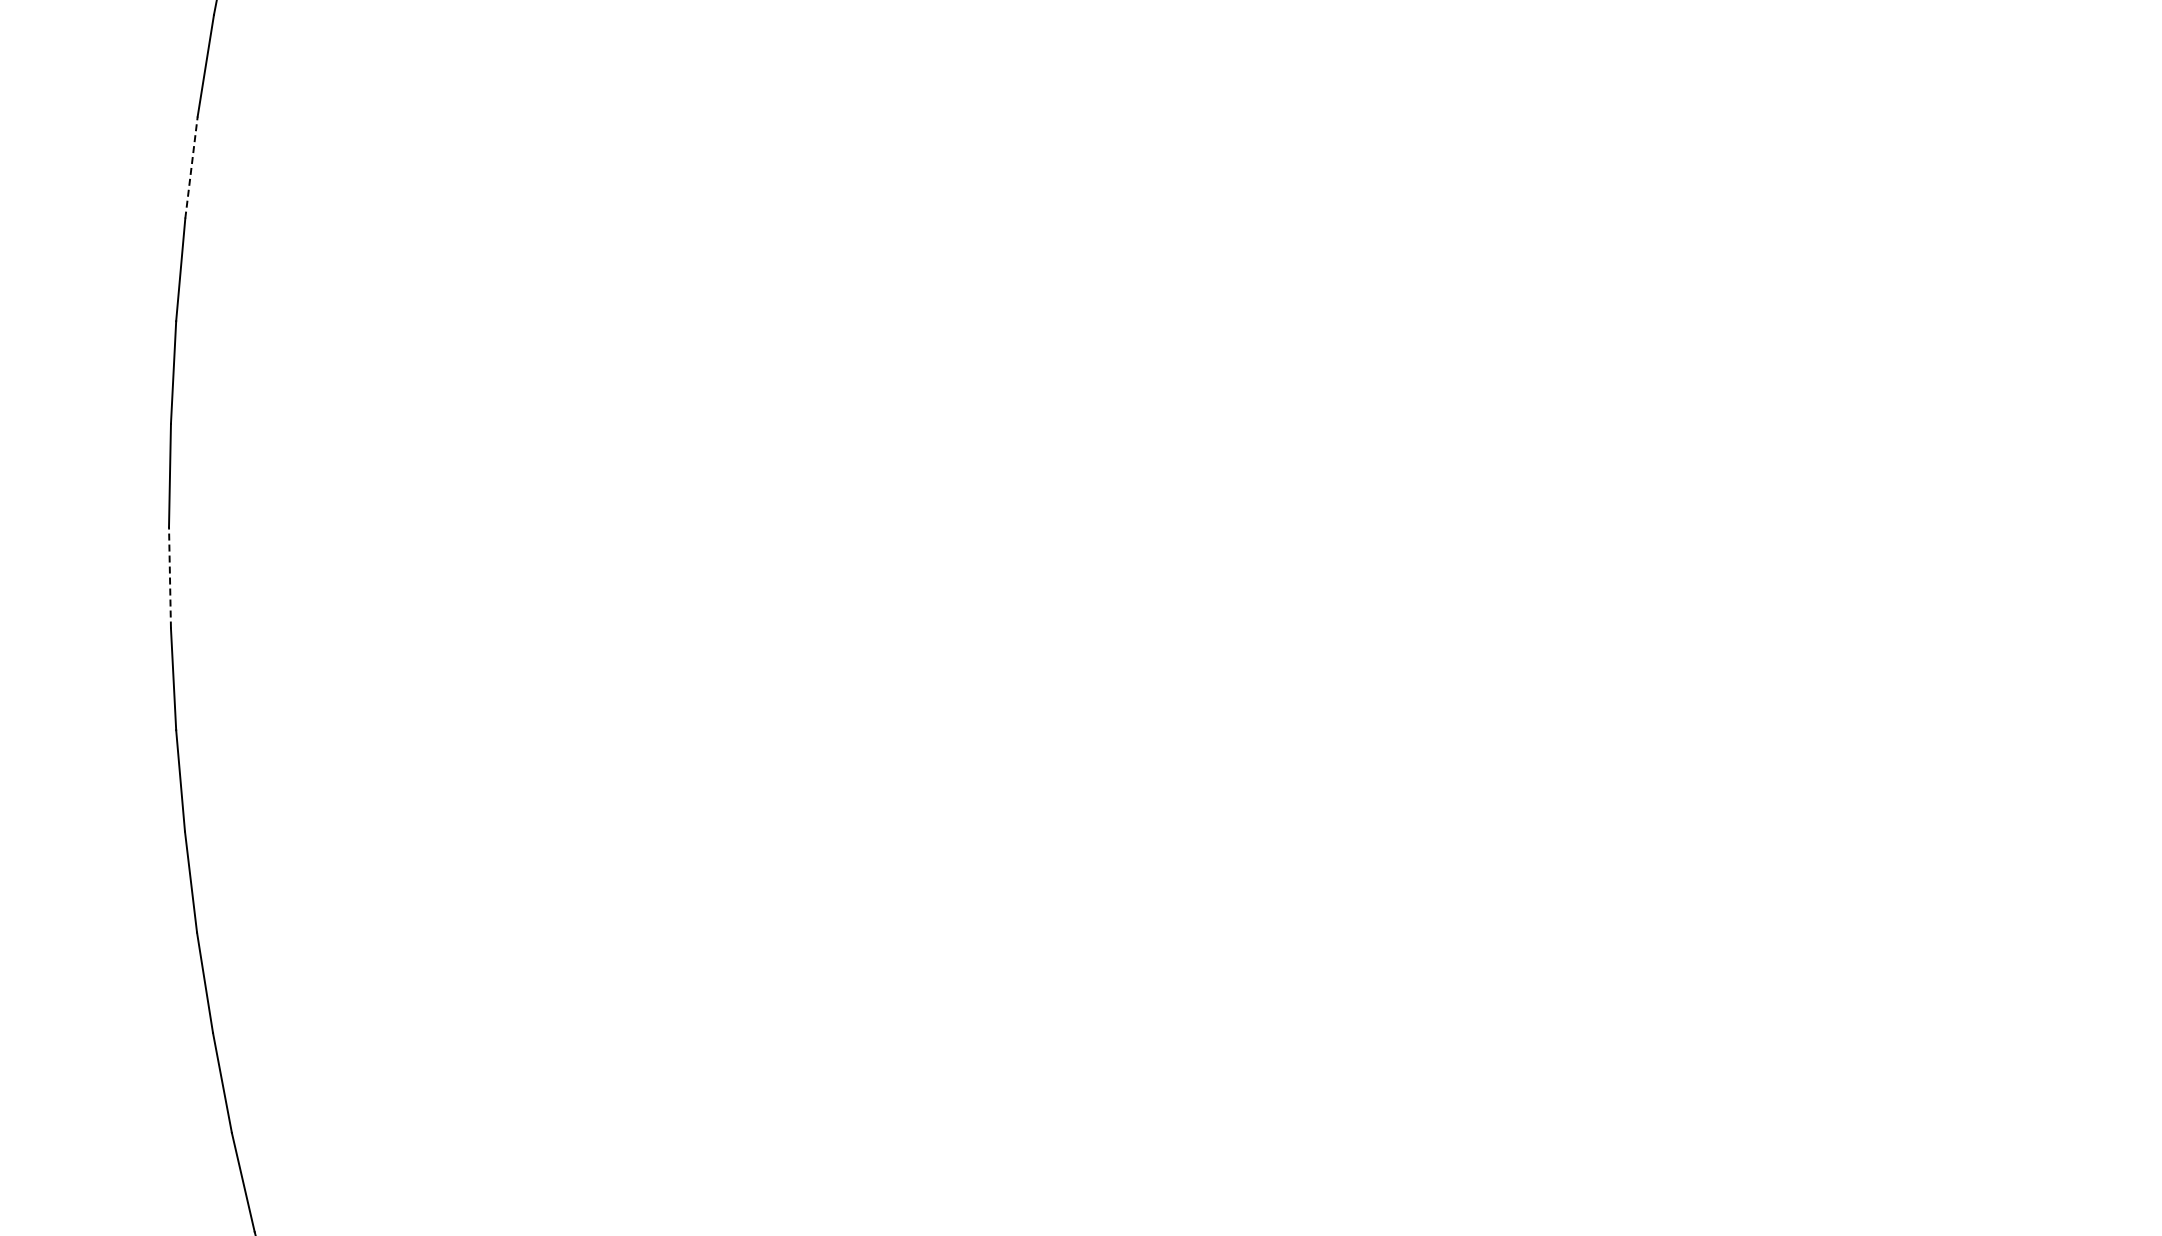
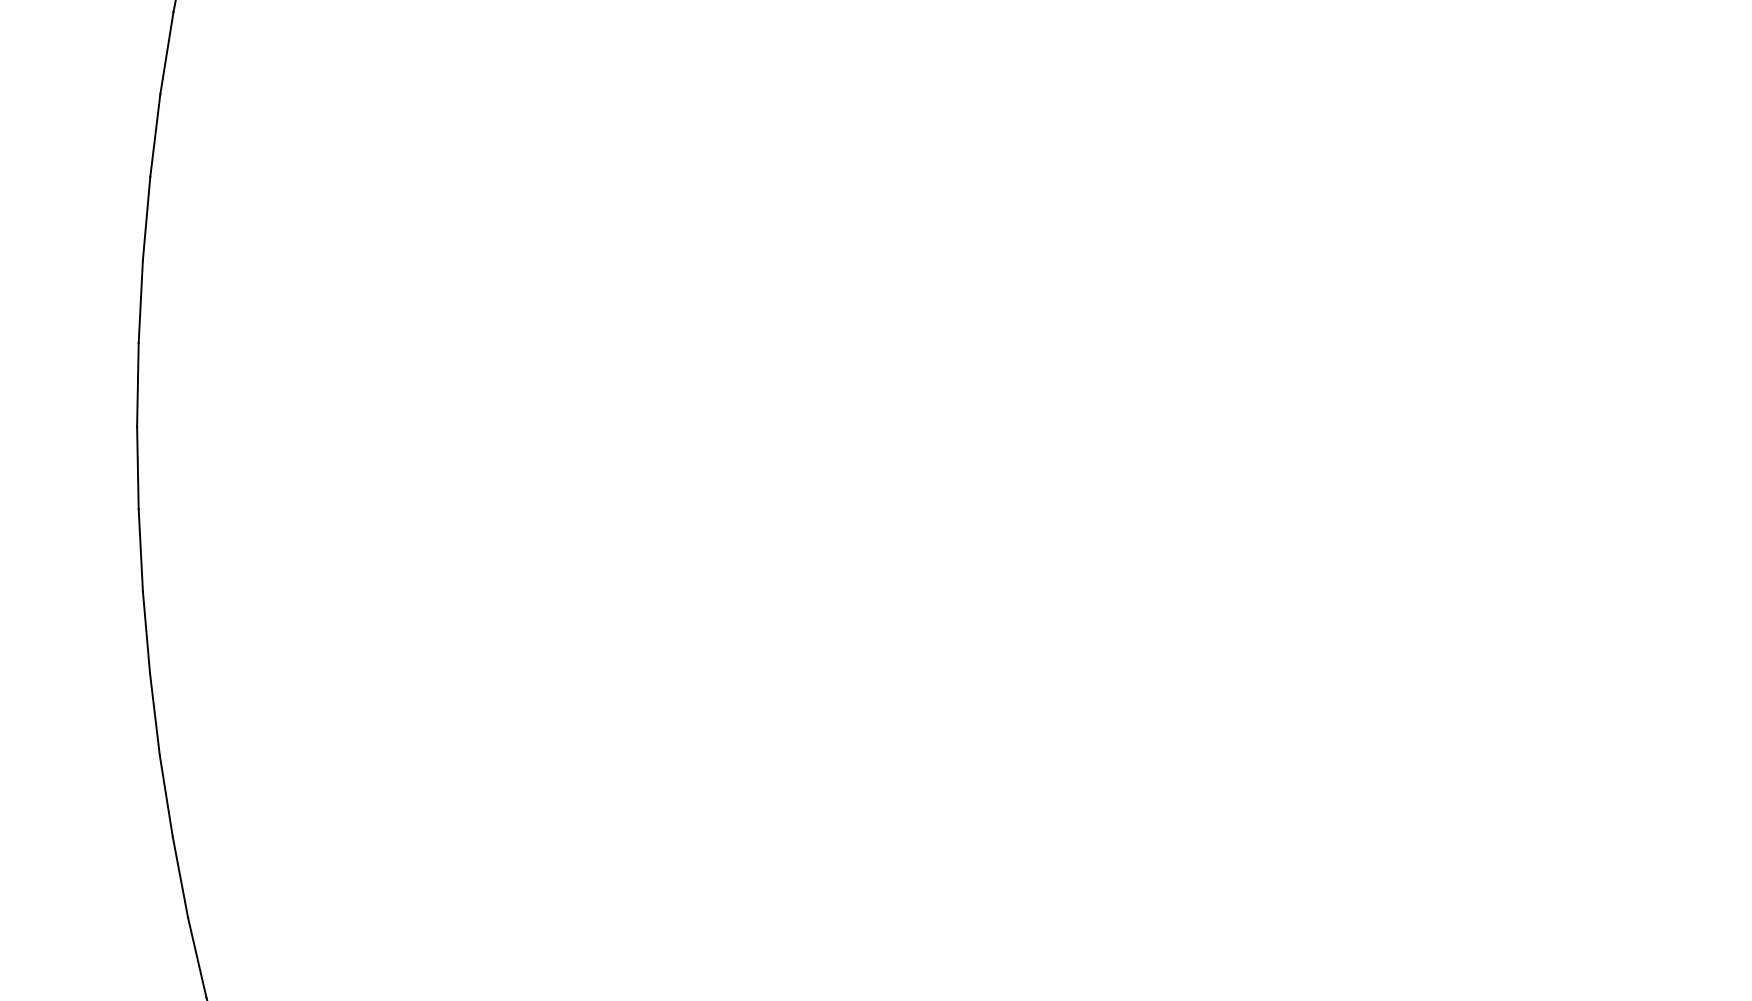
line: (191, 167) -> (155, 135), dashed -> solid
line: (170, 577) -> (138, 467), dashed -> solid

